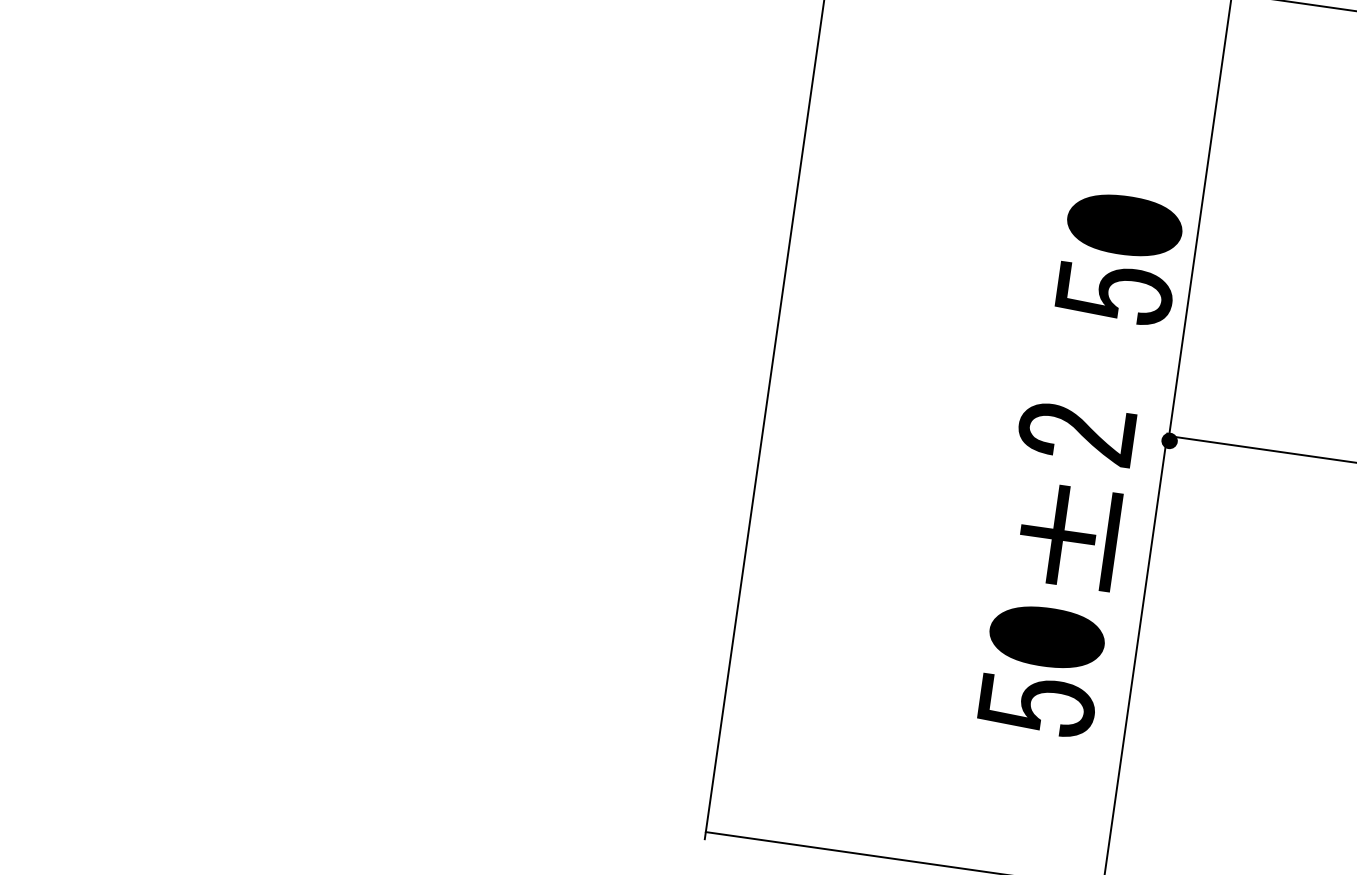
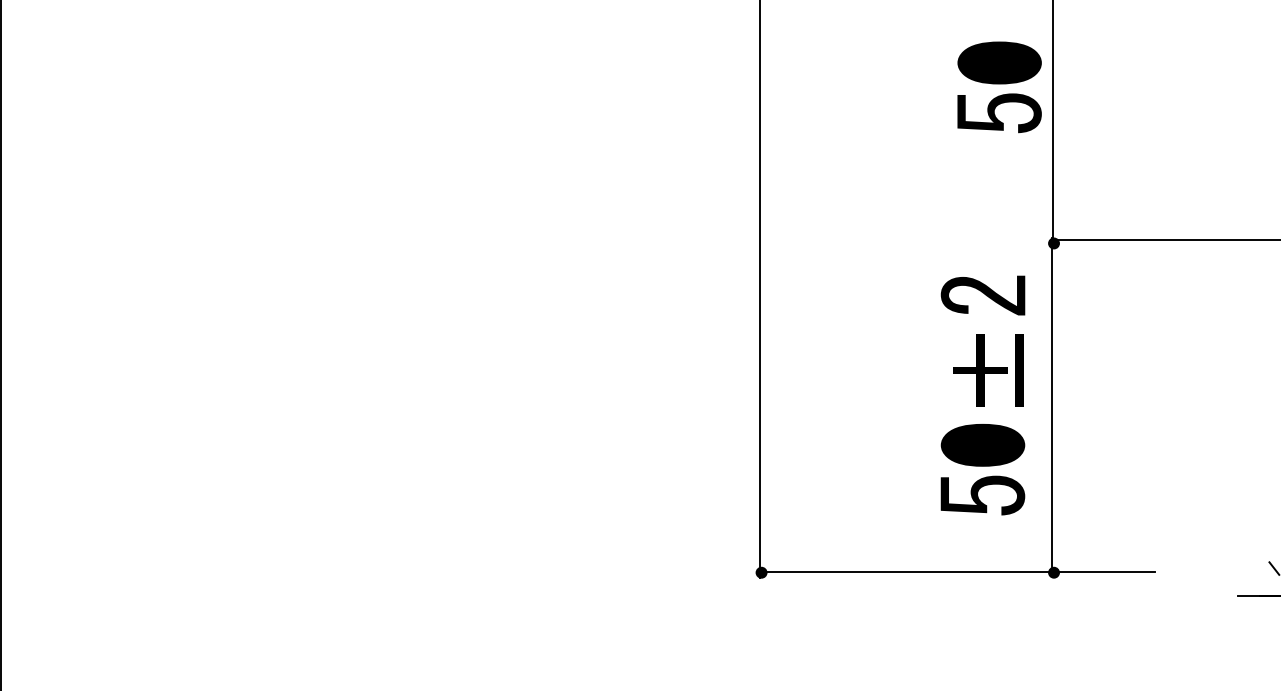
part: (1119, 258) -> (999, 87), moved
part: (1056, 569) -> (982, 395), moved
fill: (707, 832) -> (761, 572), added

